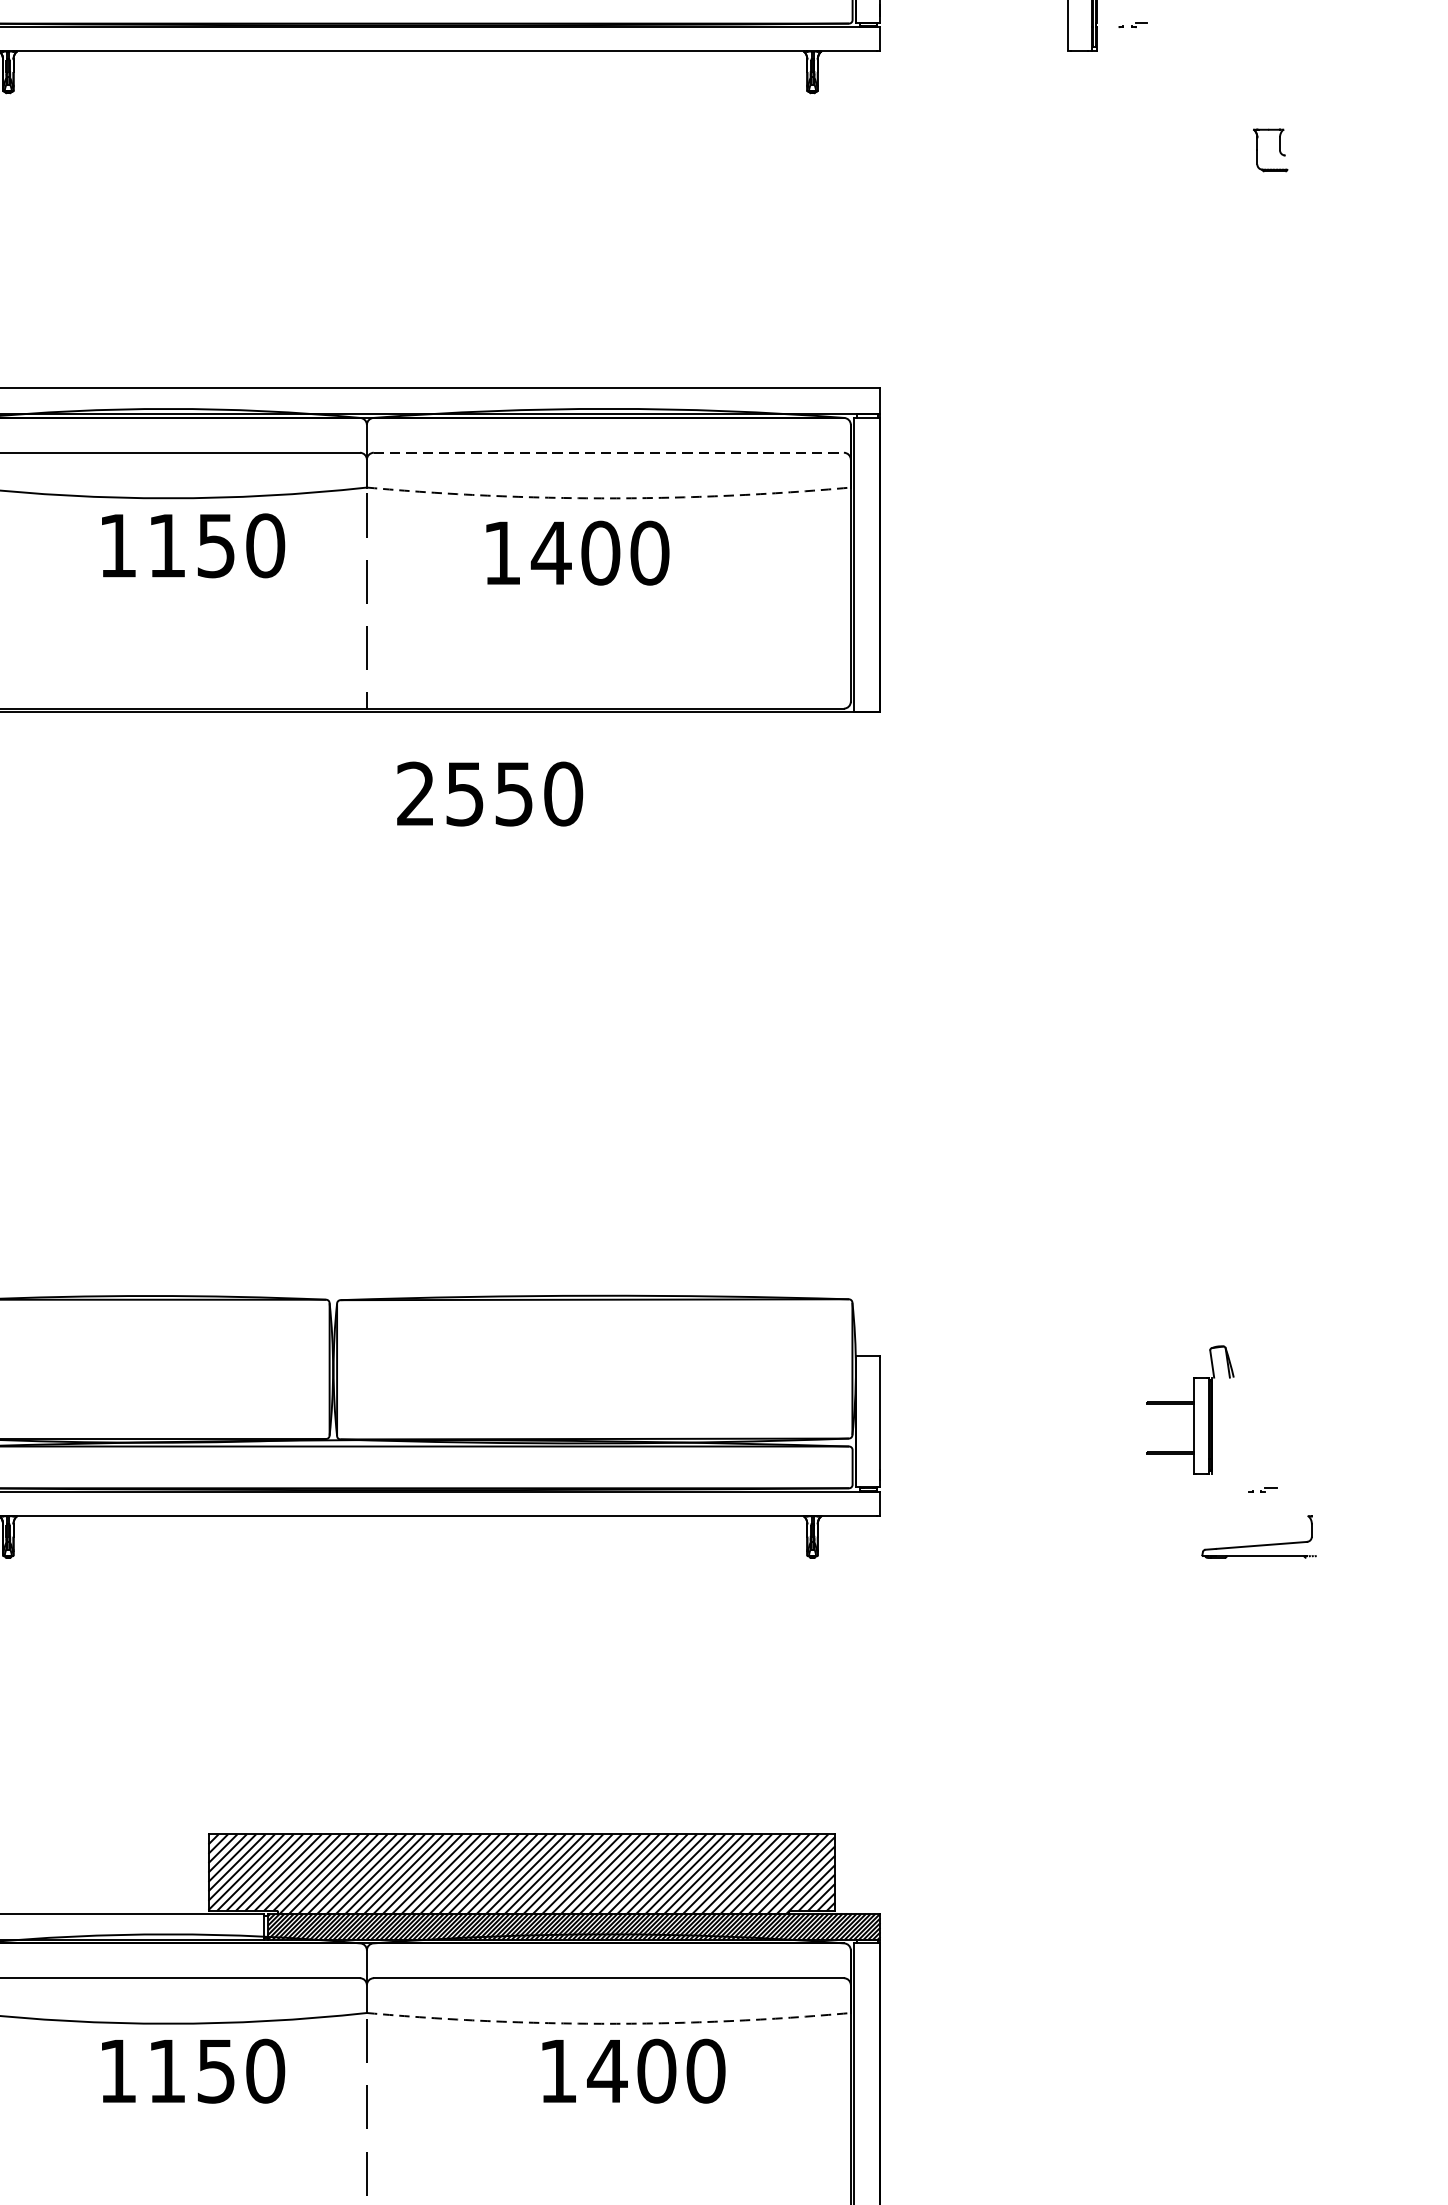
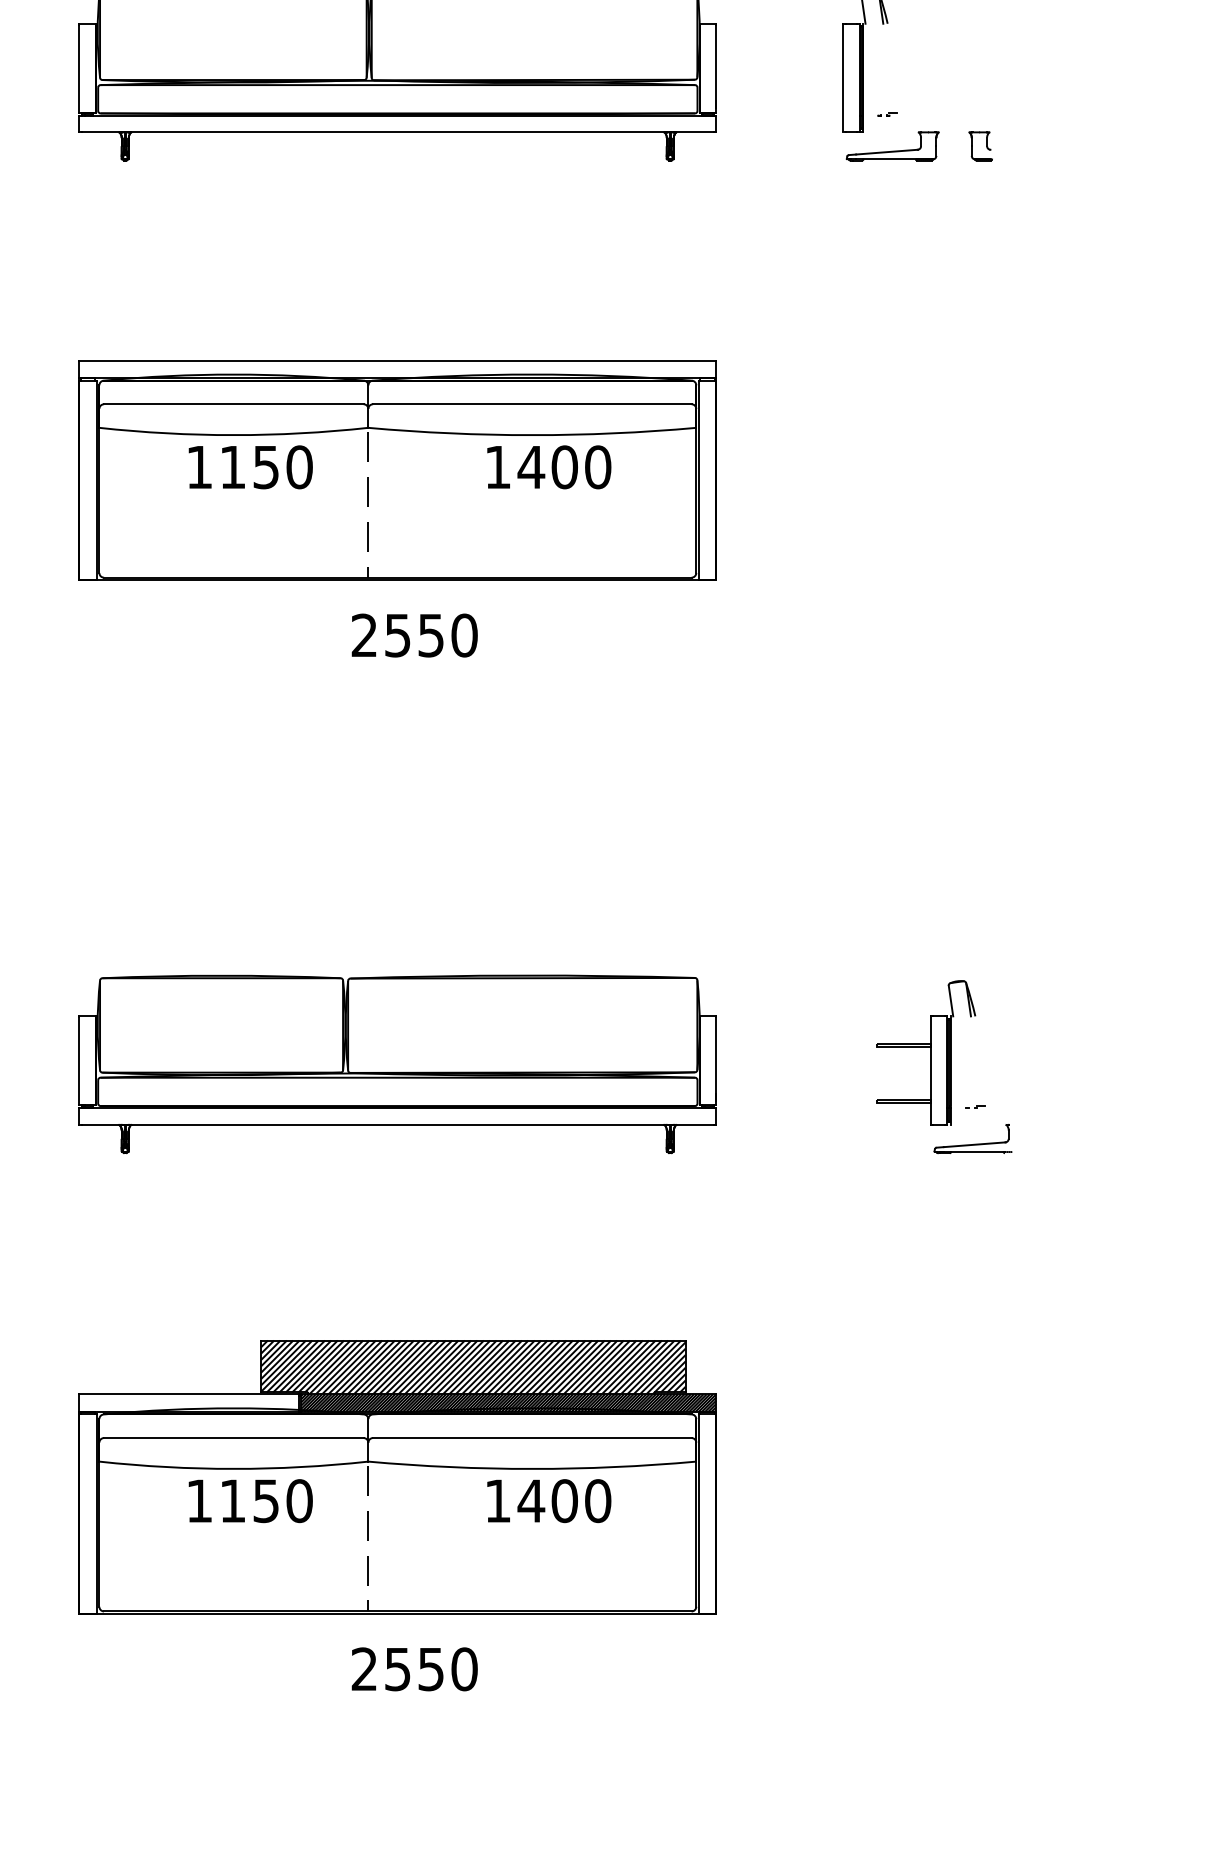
part: (1140, 72) -> (892, 146), added
part: (1270, 150) -> (980, 146), moved
line: (609, 453) -> (532, 404), dashed -> solid
arc: (609, 498) -> (532, 435), dashed -> solid
text: (578, 553) -> (549, 467), moved
text: (489, 793) -> (414, 635), moved
part: (1190, 1409) -> (926, 1052), size x1.67
arc: (609, 2023) -> (532, 1468), dashed -> solid

